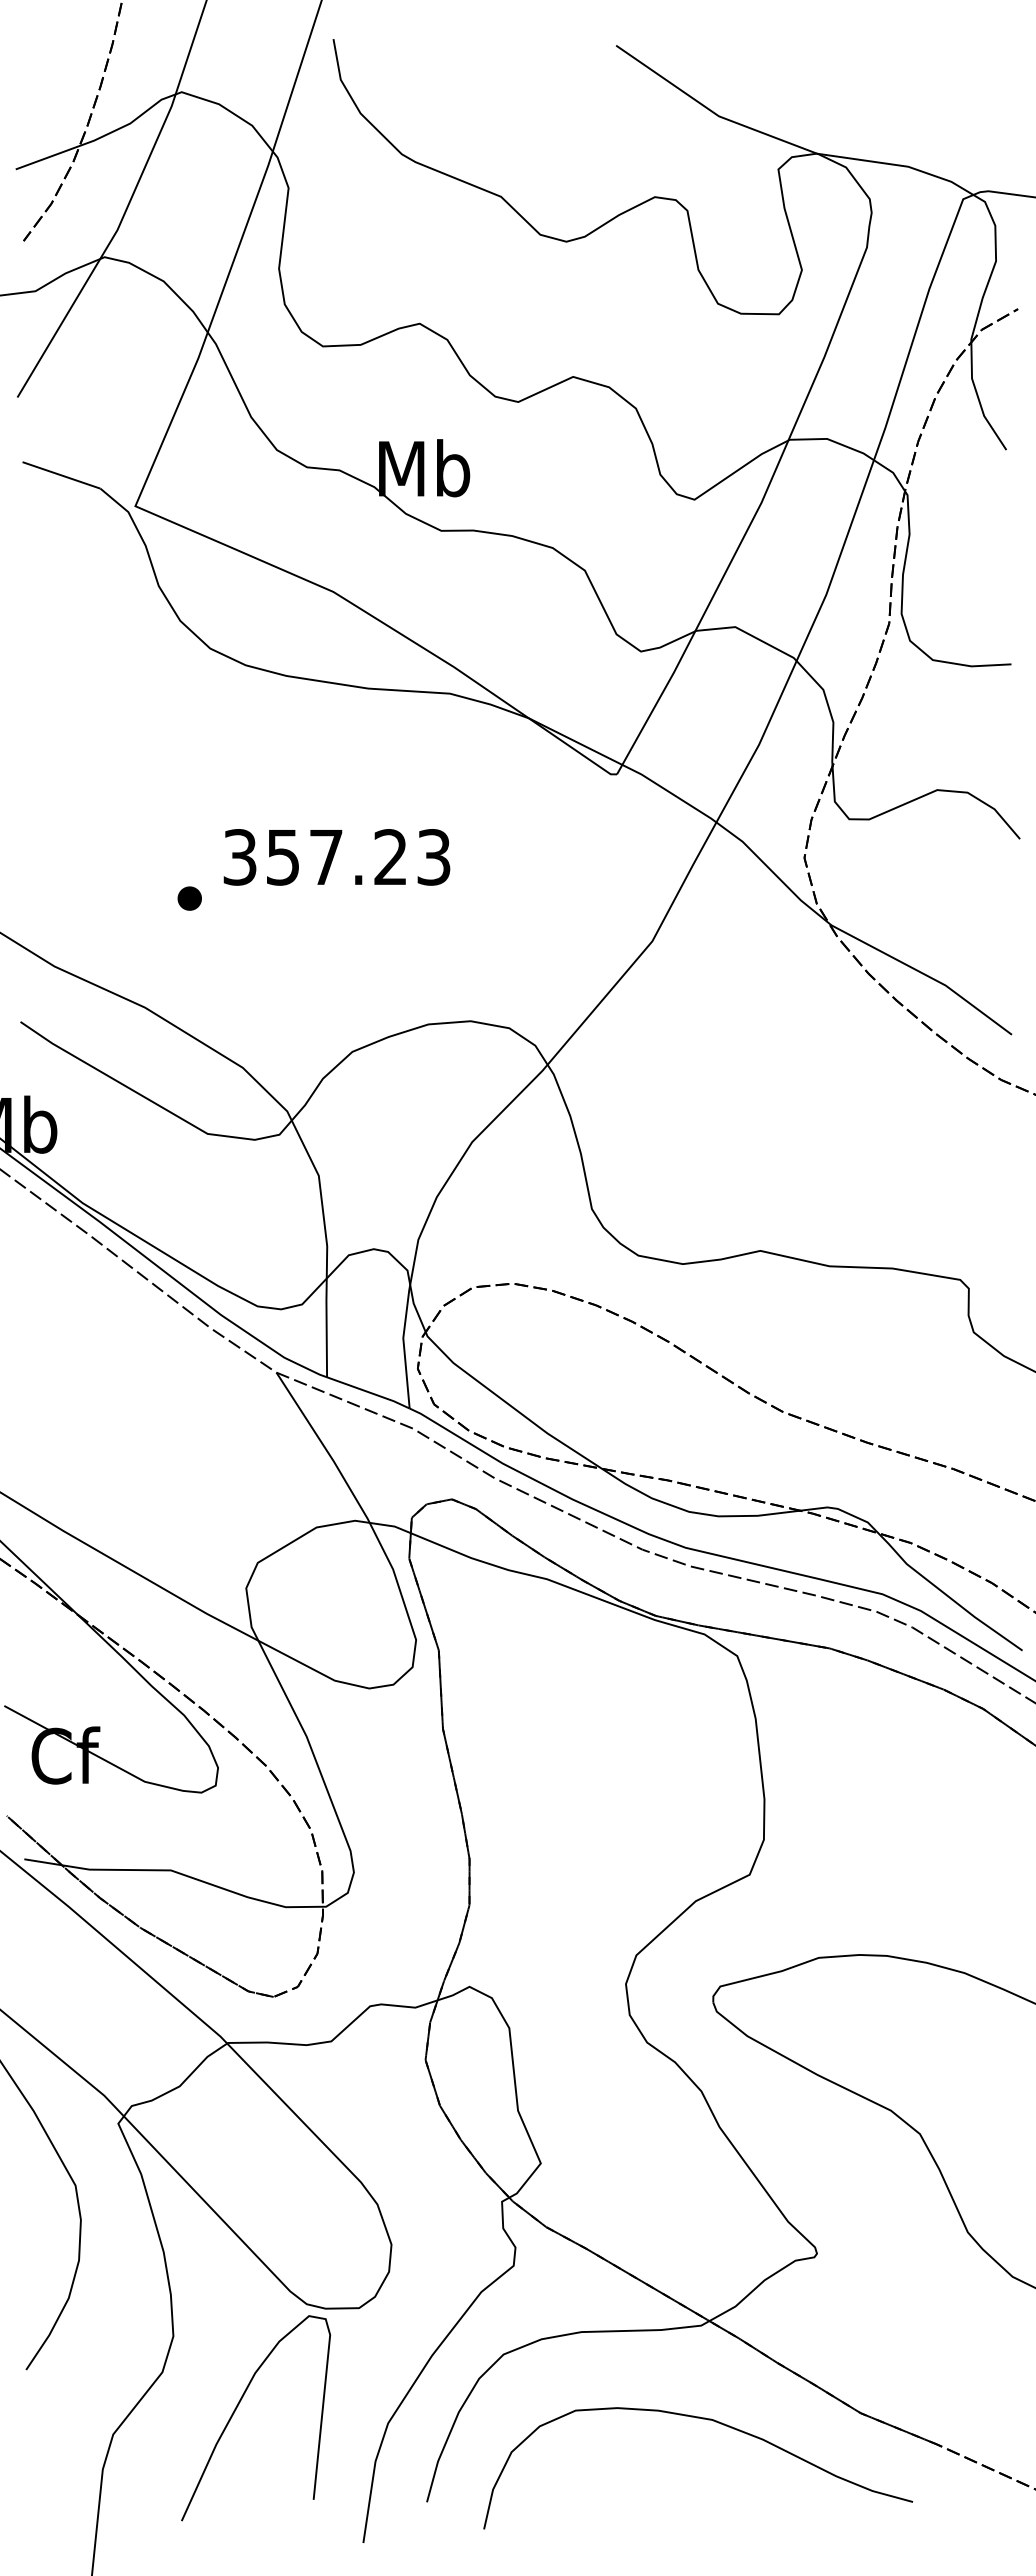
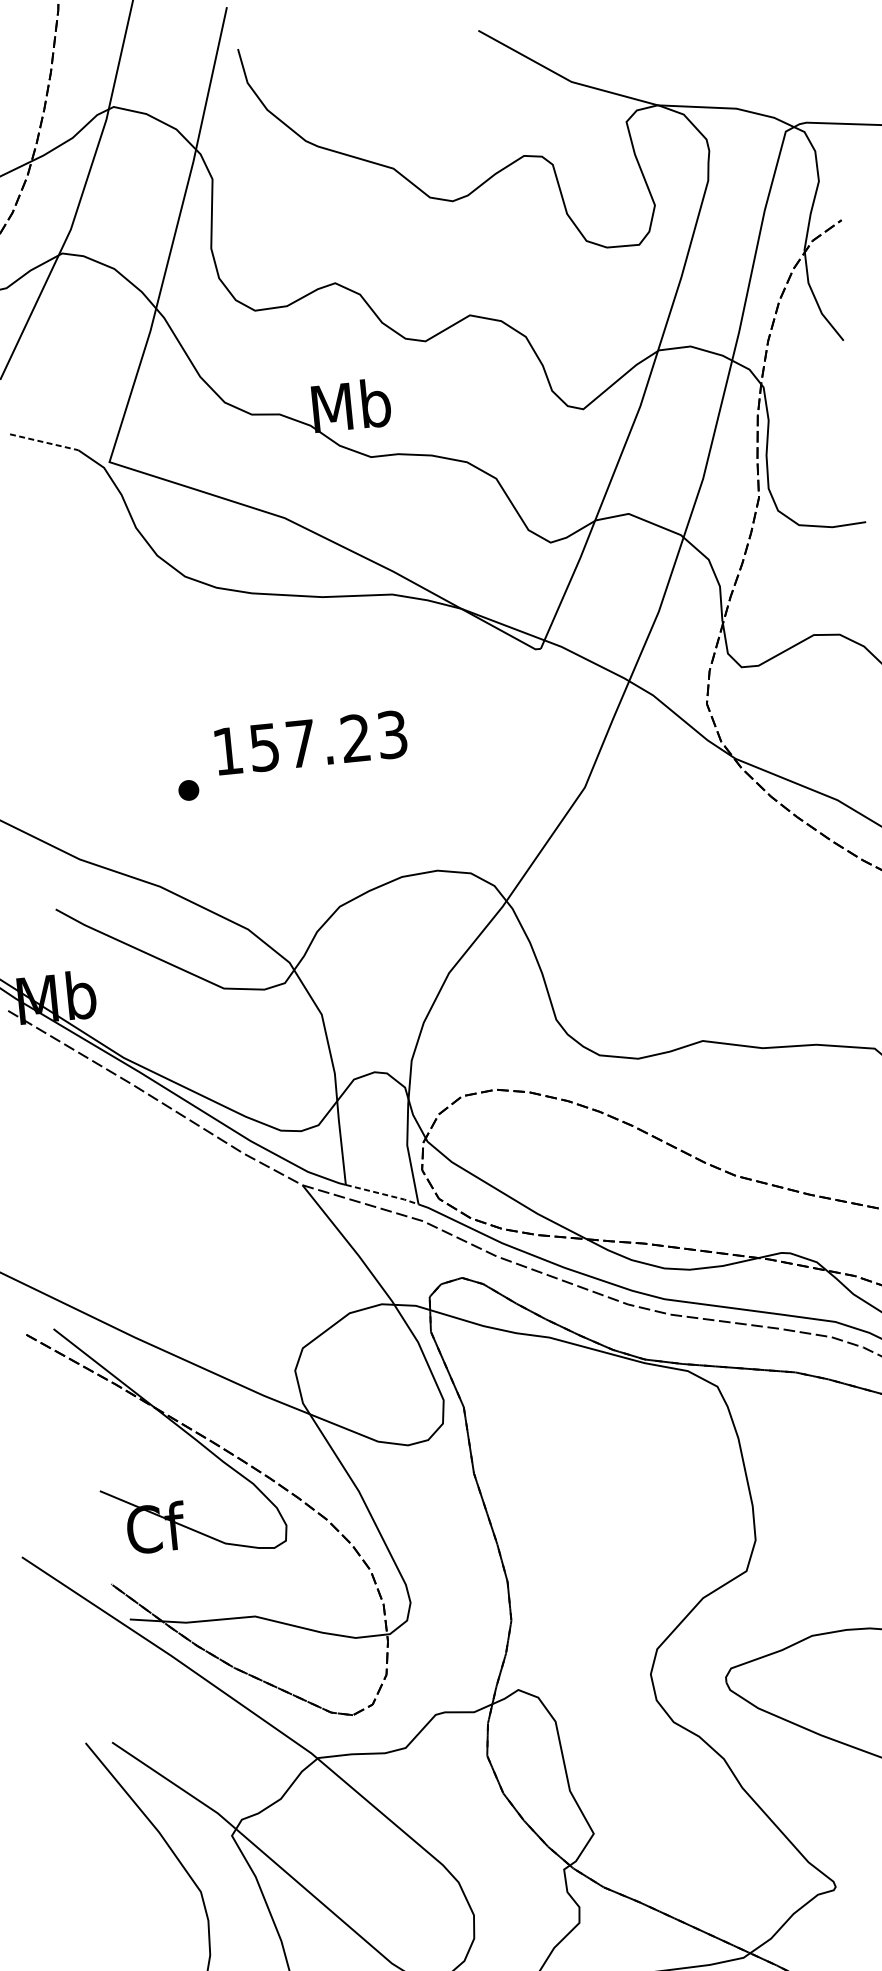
line: (62, 475) -> (45, 442), solid -> dashed
text: (239, 857) -> (227, 751), 357.23 -> 157.23
line: (369, 1392) -> (383, 1194), solid -> dashed

